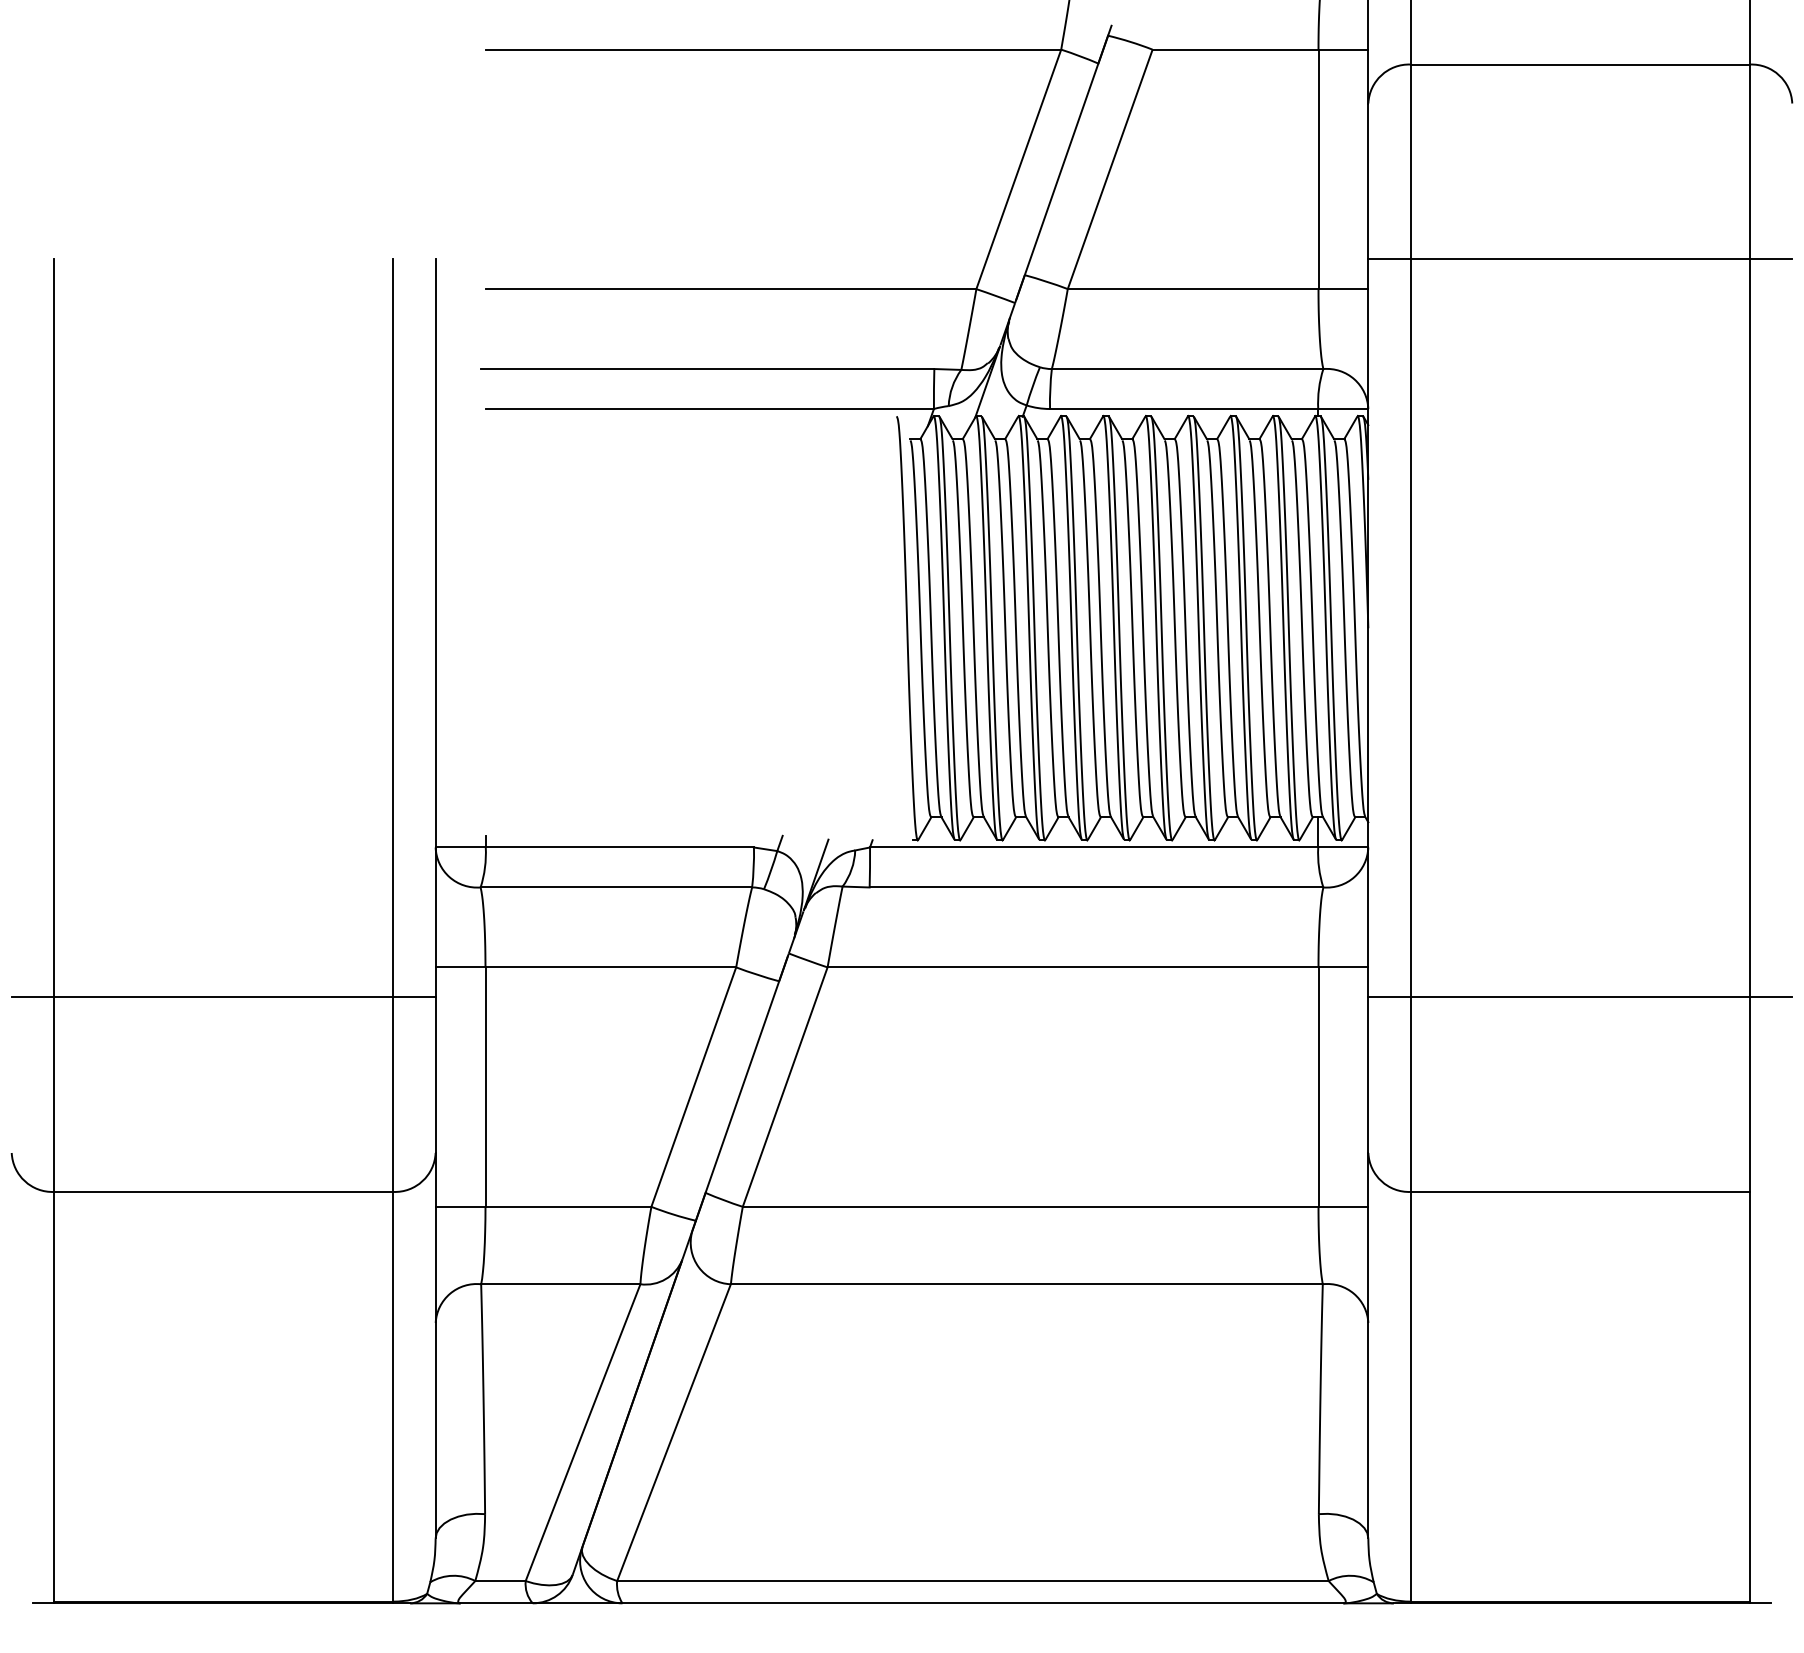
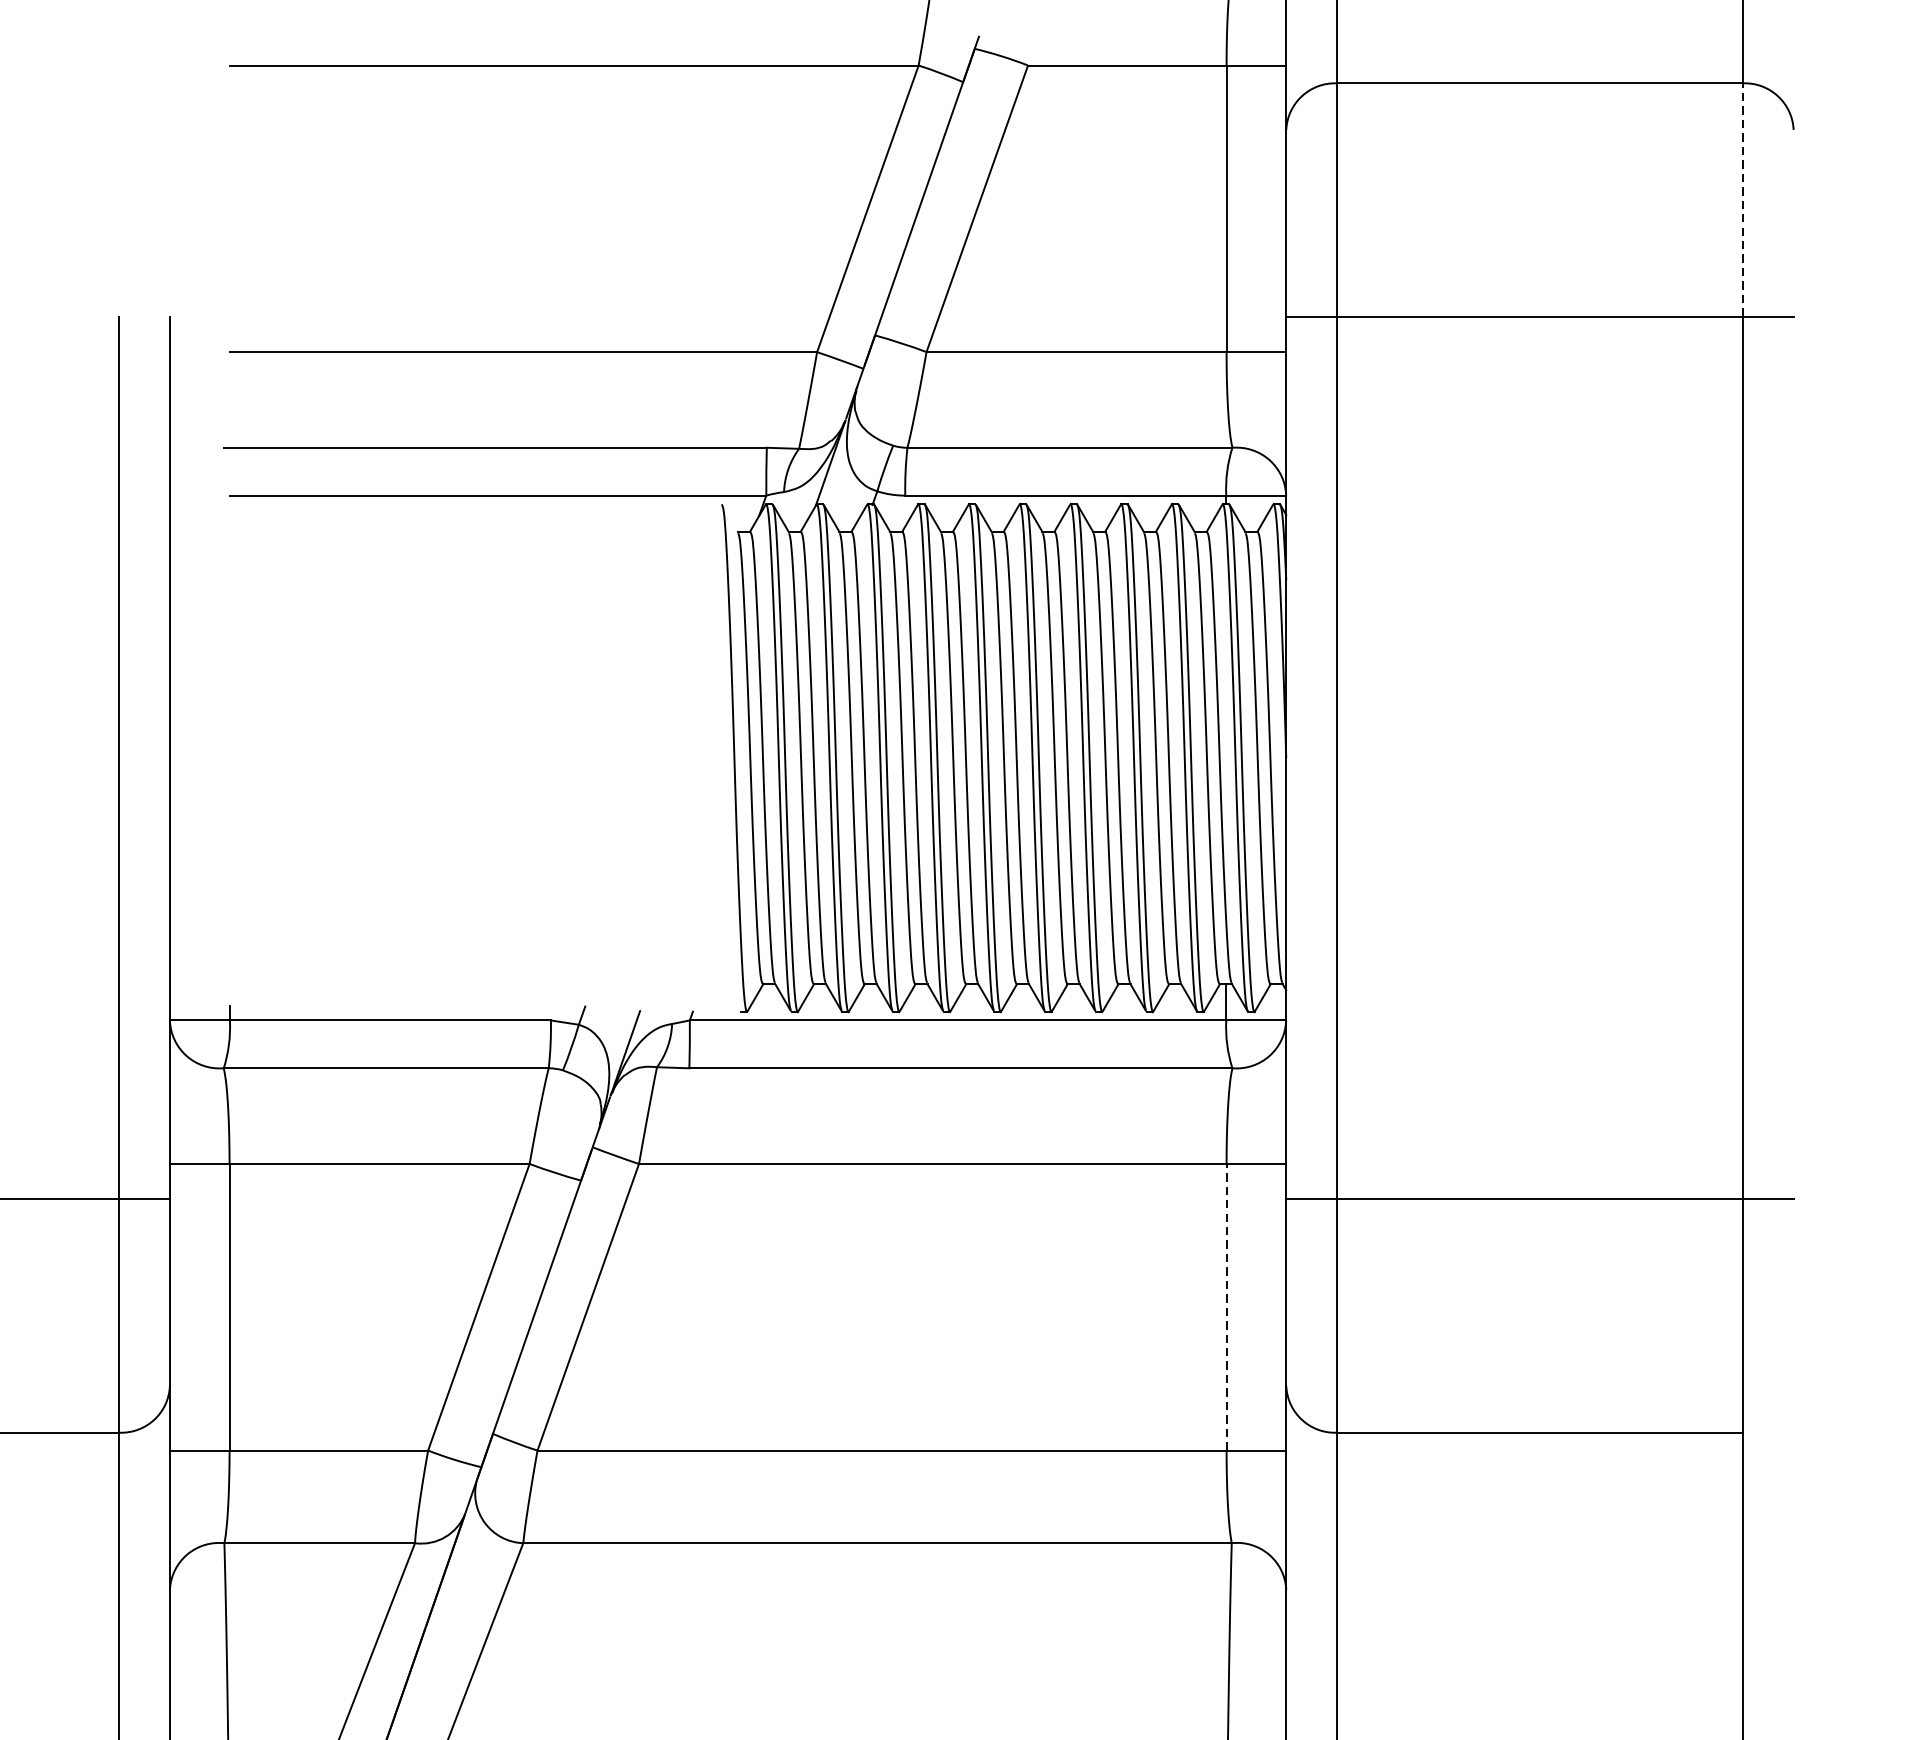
line: (1749, 161) -> (1742, 199), solid -> dashed
line: (1318, 1087) -> (1226, 1307), solid -> dashed

